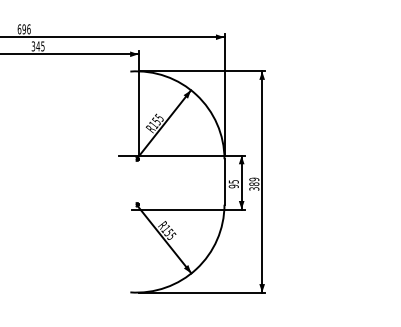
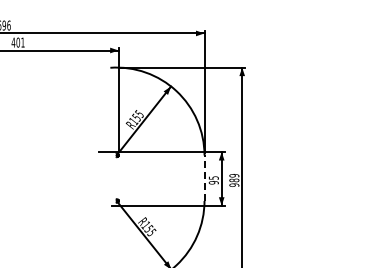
text: (37, 46) -> (17, 42), 345 -> 401
line: (224, 181) -> (204, 177), solid -> dashed
text: (254, 188) -> (234, 184), 389 -> 989

